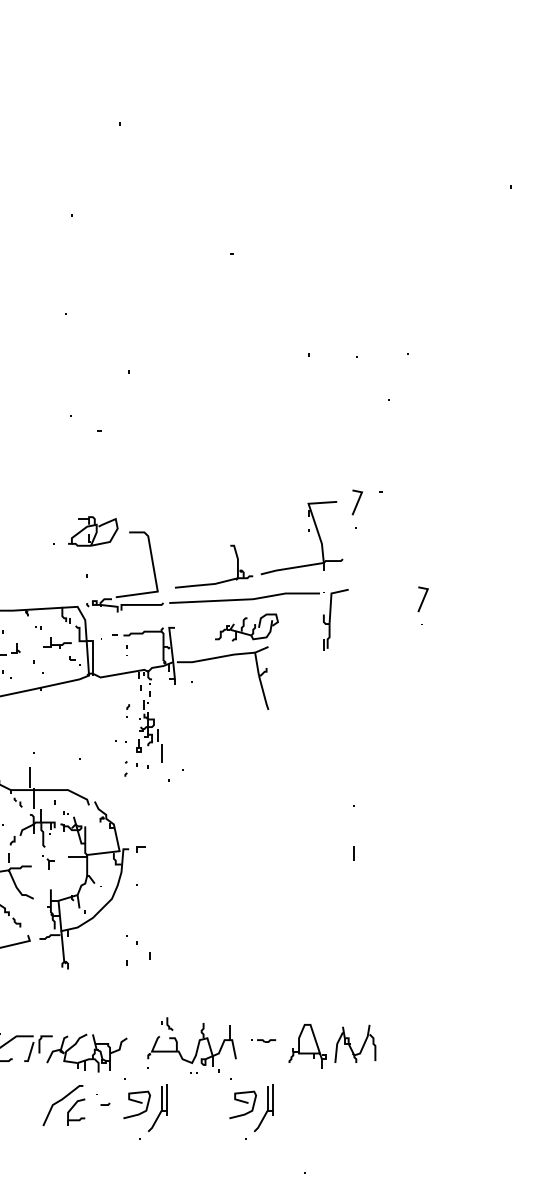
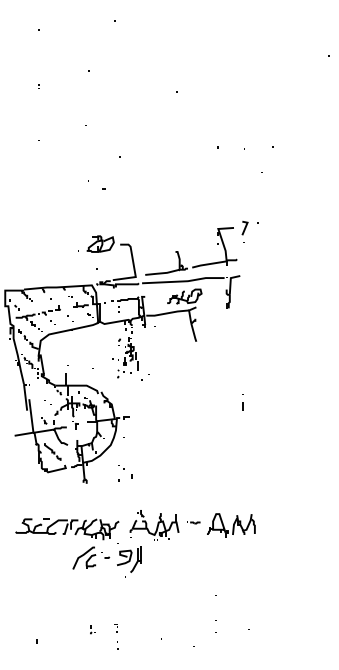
part: (422, 605) -> (280, 284), removed
line: (352, 853) -> (242, 406), moved
part: (252, 1109) -> (187, 560), removed

